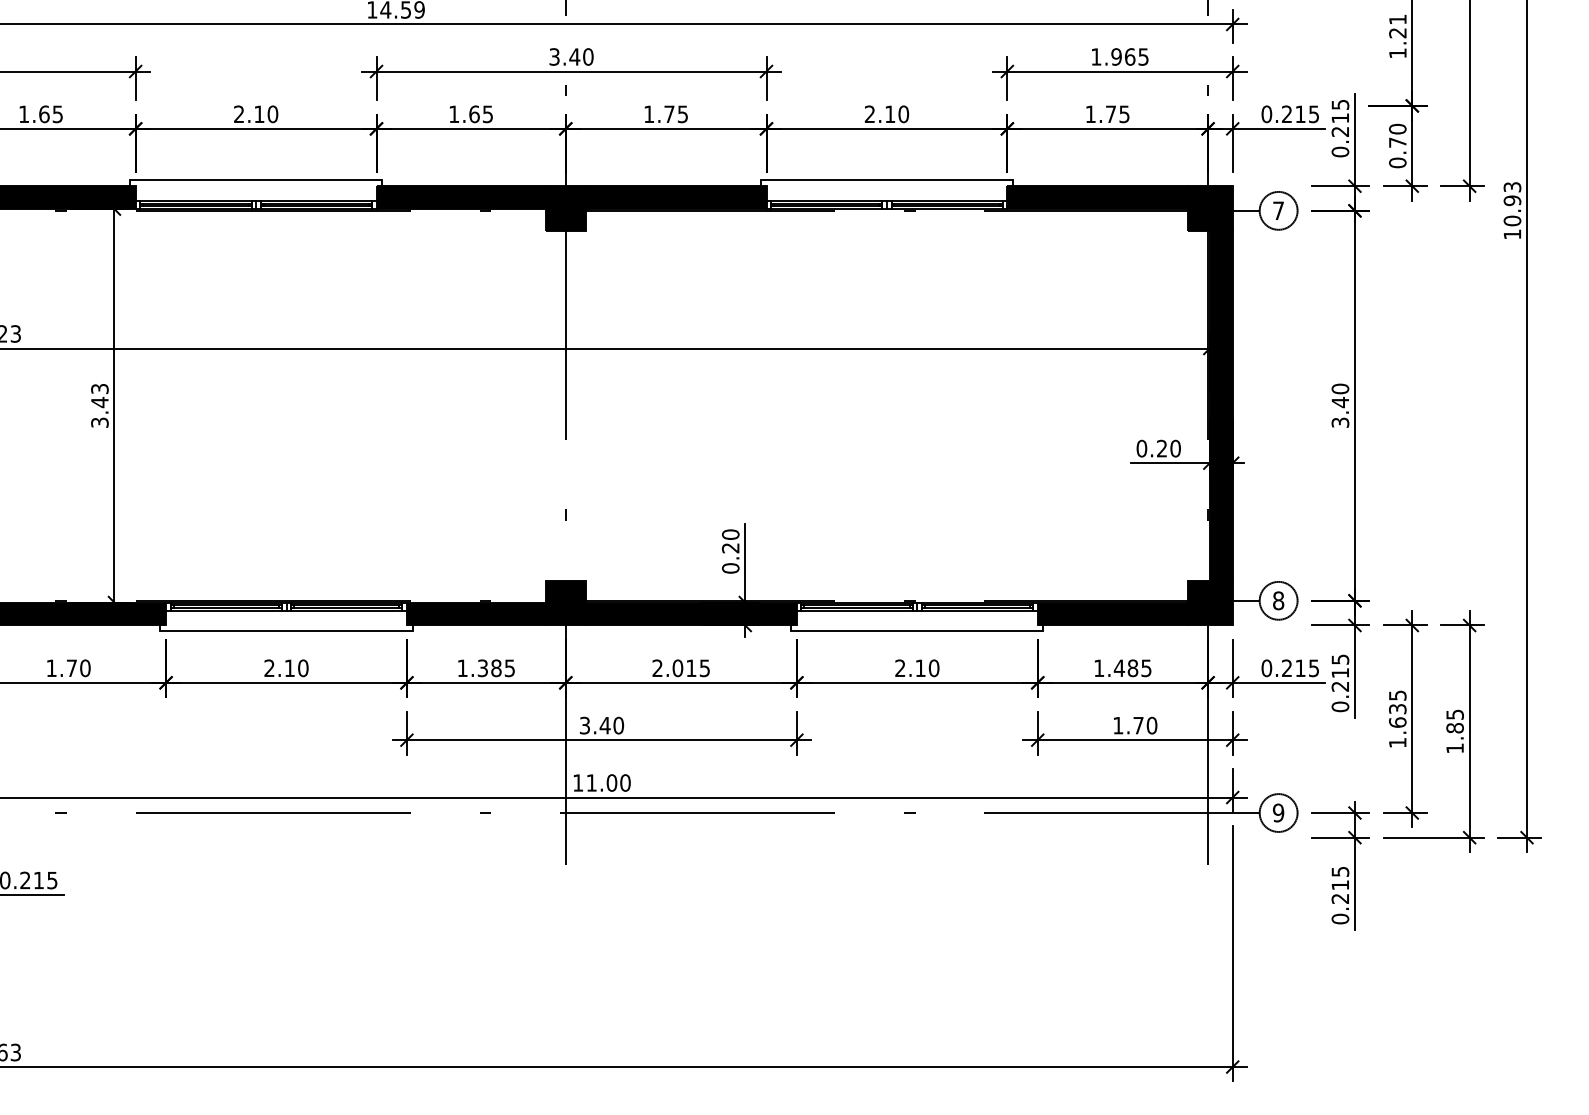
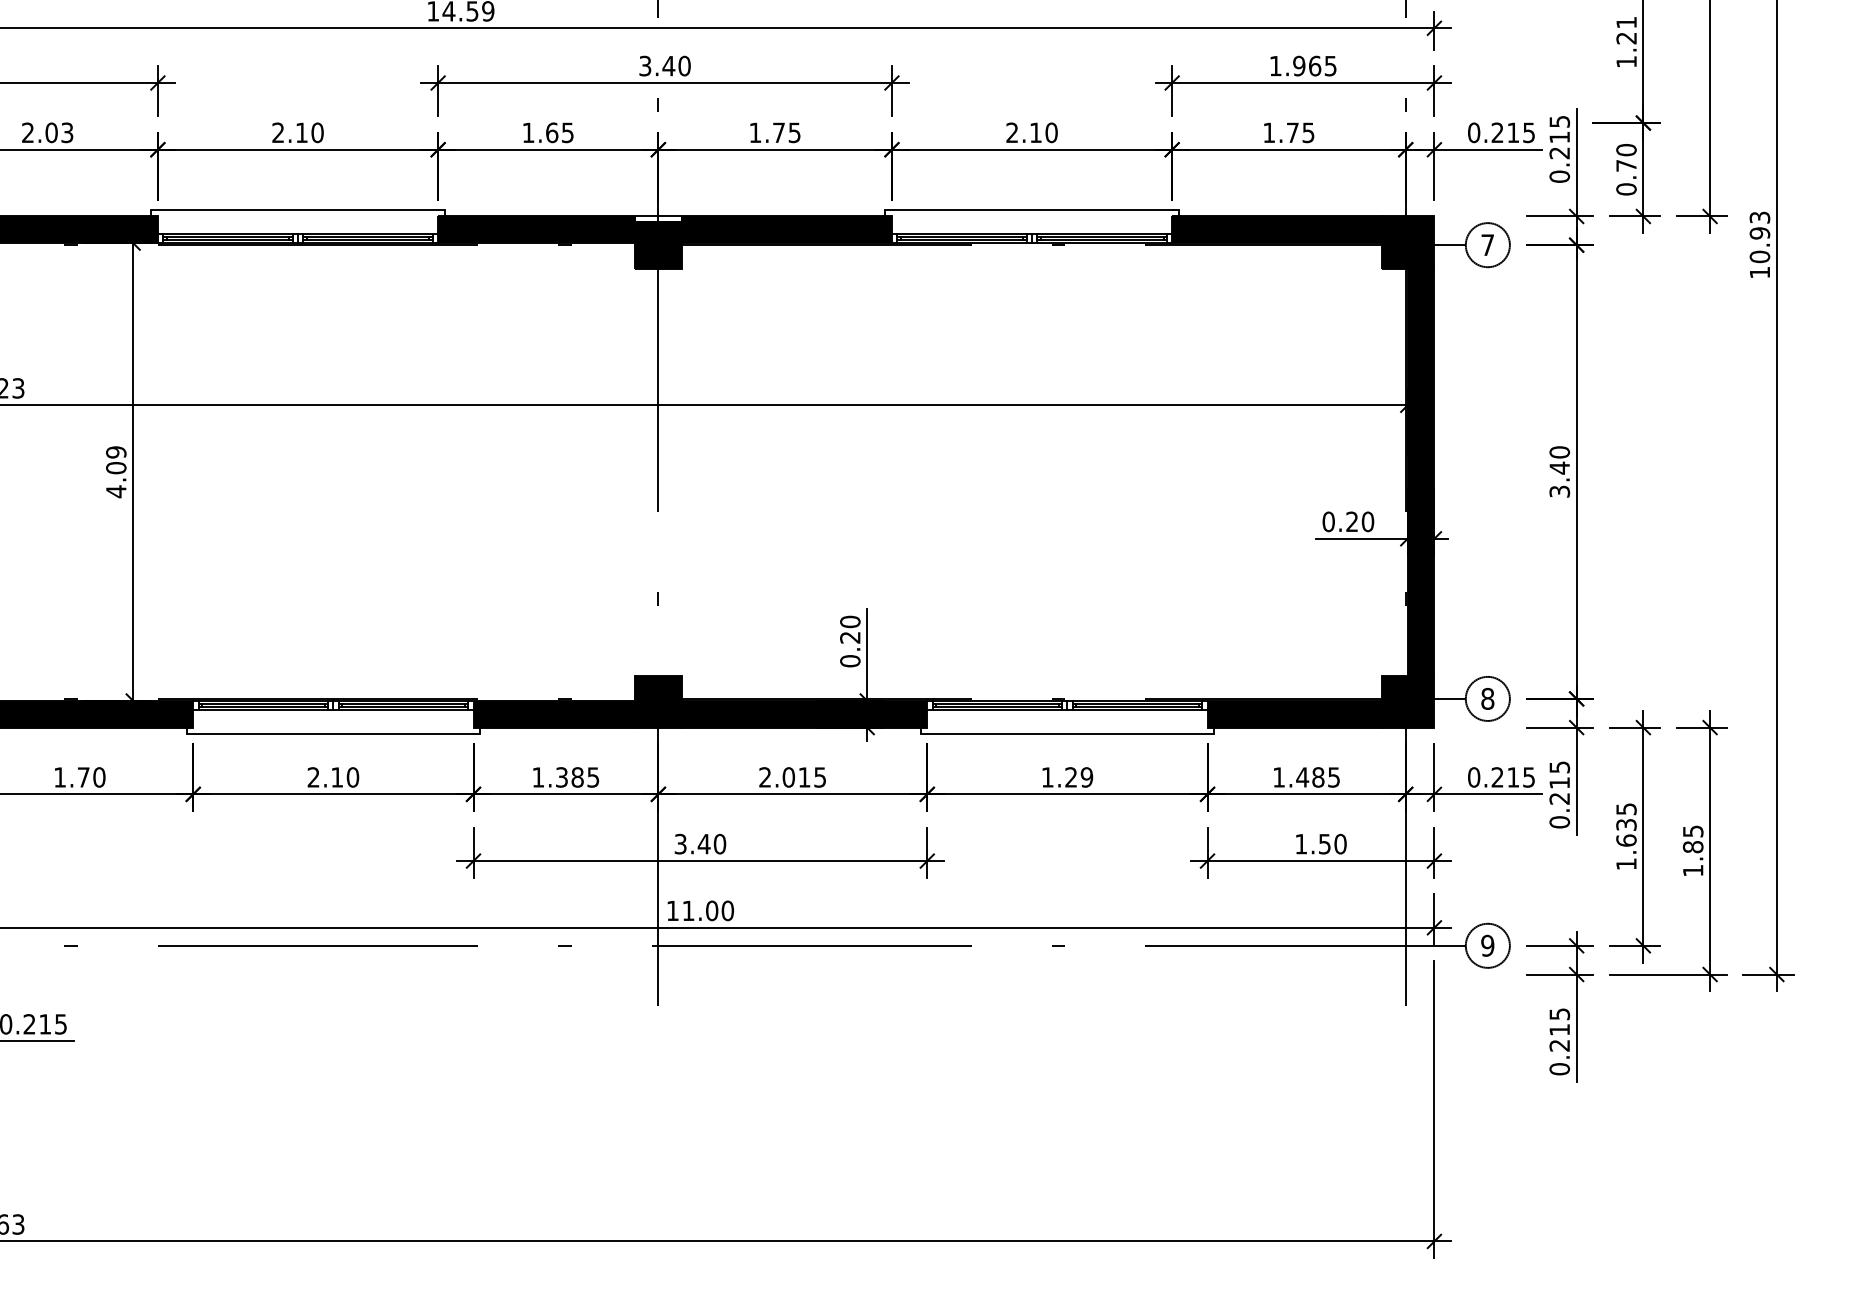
text: (40, 114) -> (47, 132), 1.65 -> 2.03
fill: (565, 187) -> (658, 218), removed
text: (100, 406) -> (116, 472), 3.43 -> 4.09
text: (917, 668) -> (1067, 777), 2.10 -> 1.29
text: (1138, 725) -> (1324, 844), 1.70 -> 1.50

